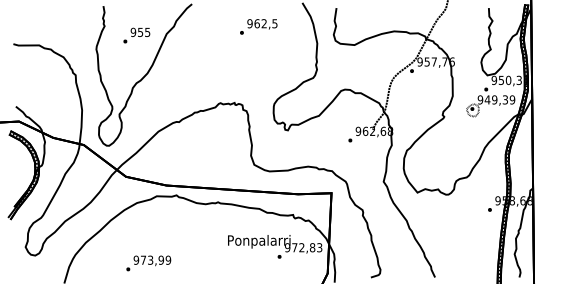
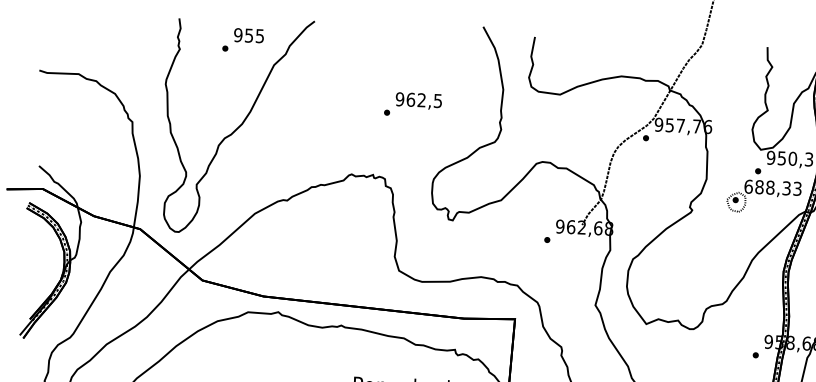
text: (258, 26) -> (412, 104), moved
text: (136, 35) -> (242, 40), moved
text: (496, 99) -> (773, 187), 949,39 -> 688,33

